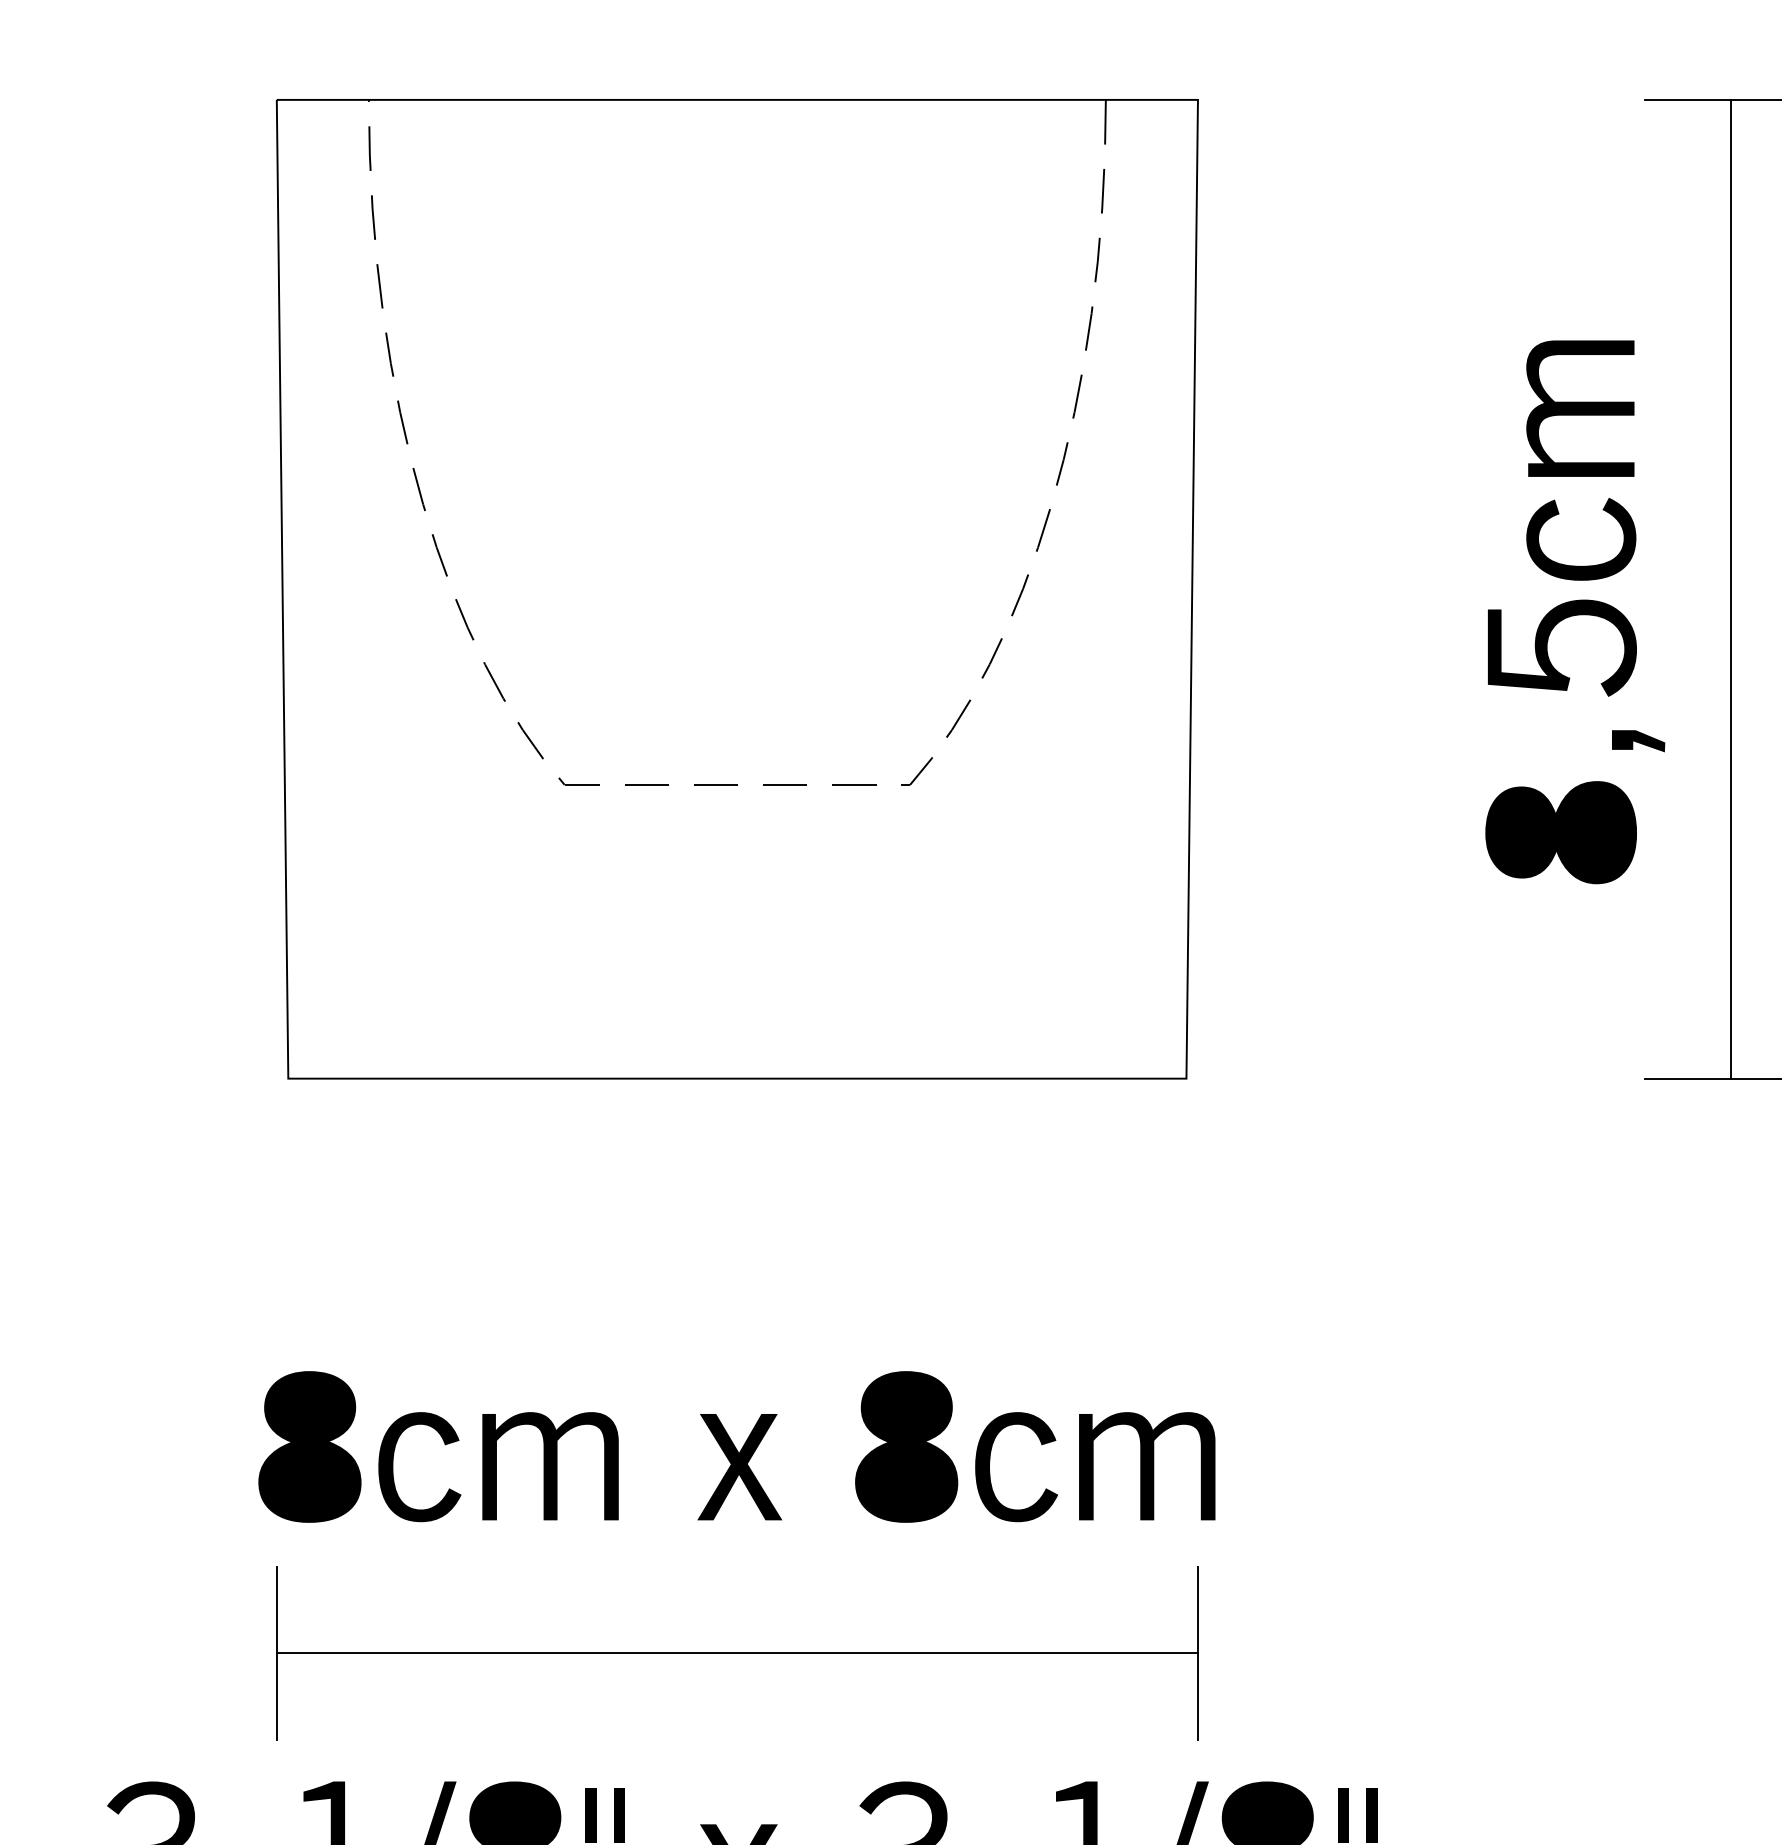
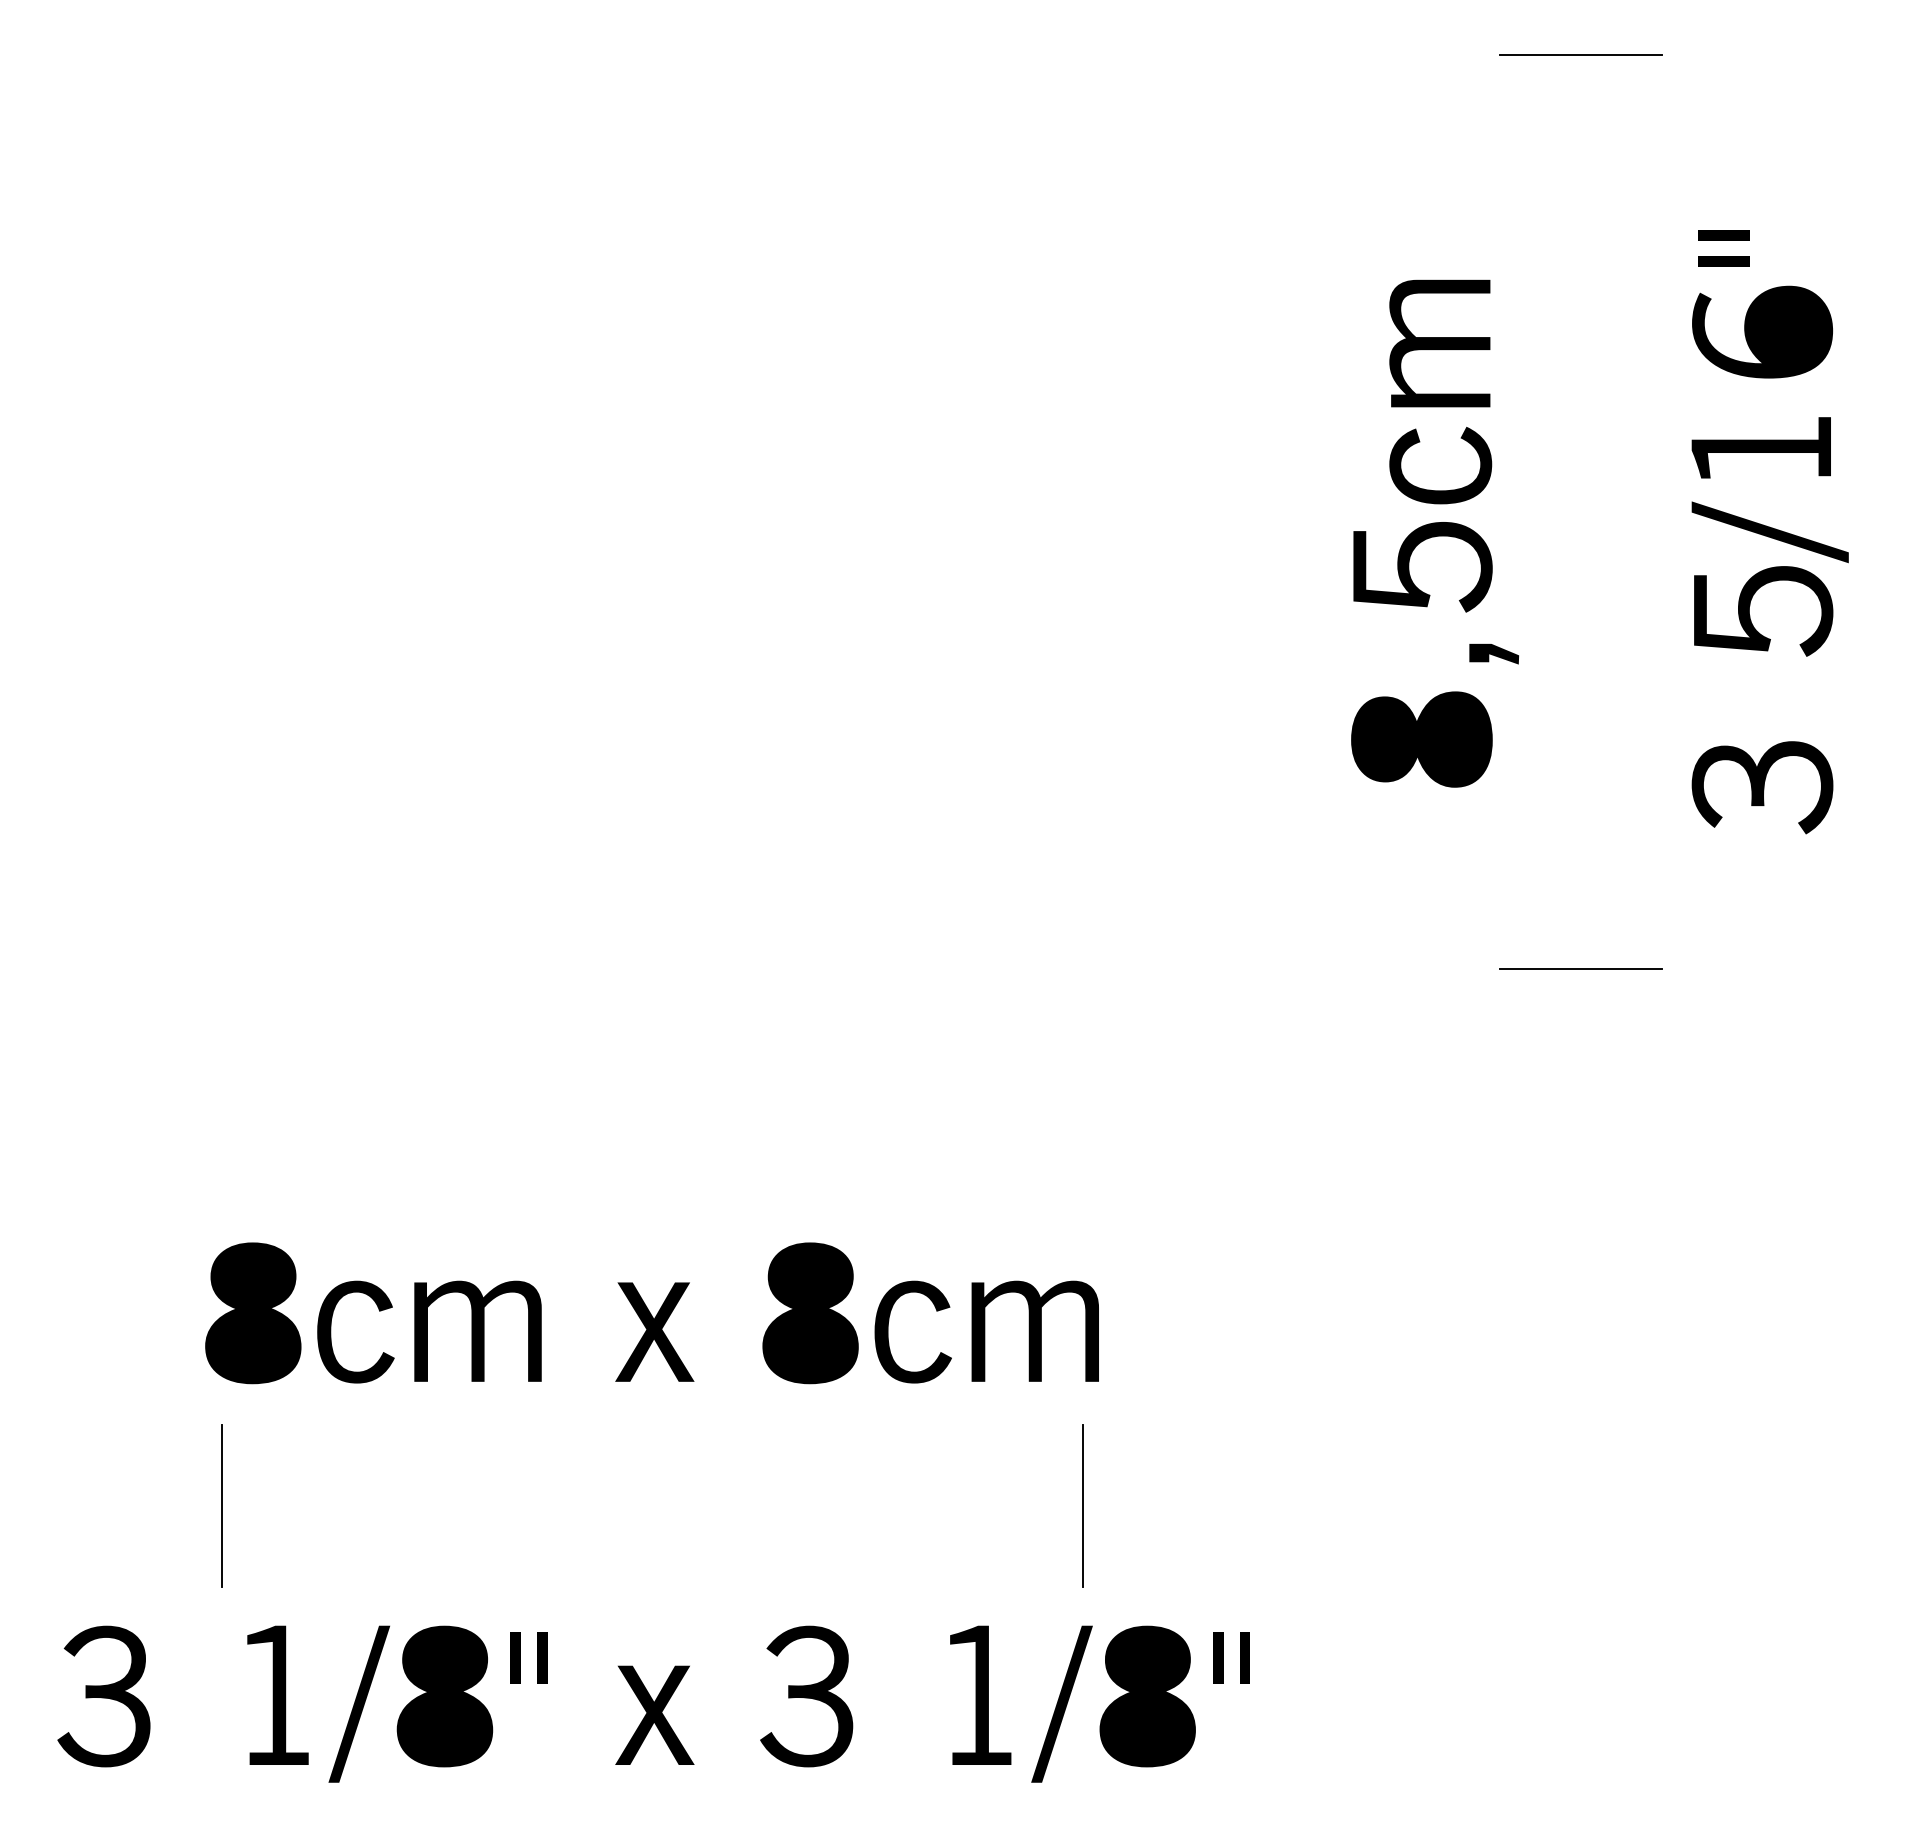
part: (737, 589) -> (652, 512), removed
line: (1730, 589) -> (1580, 512), removed
line: (737, 1653) -> (652, 1506), removed

